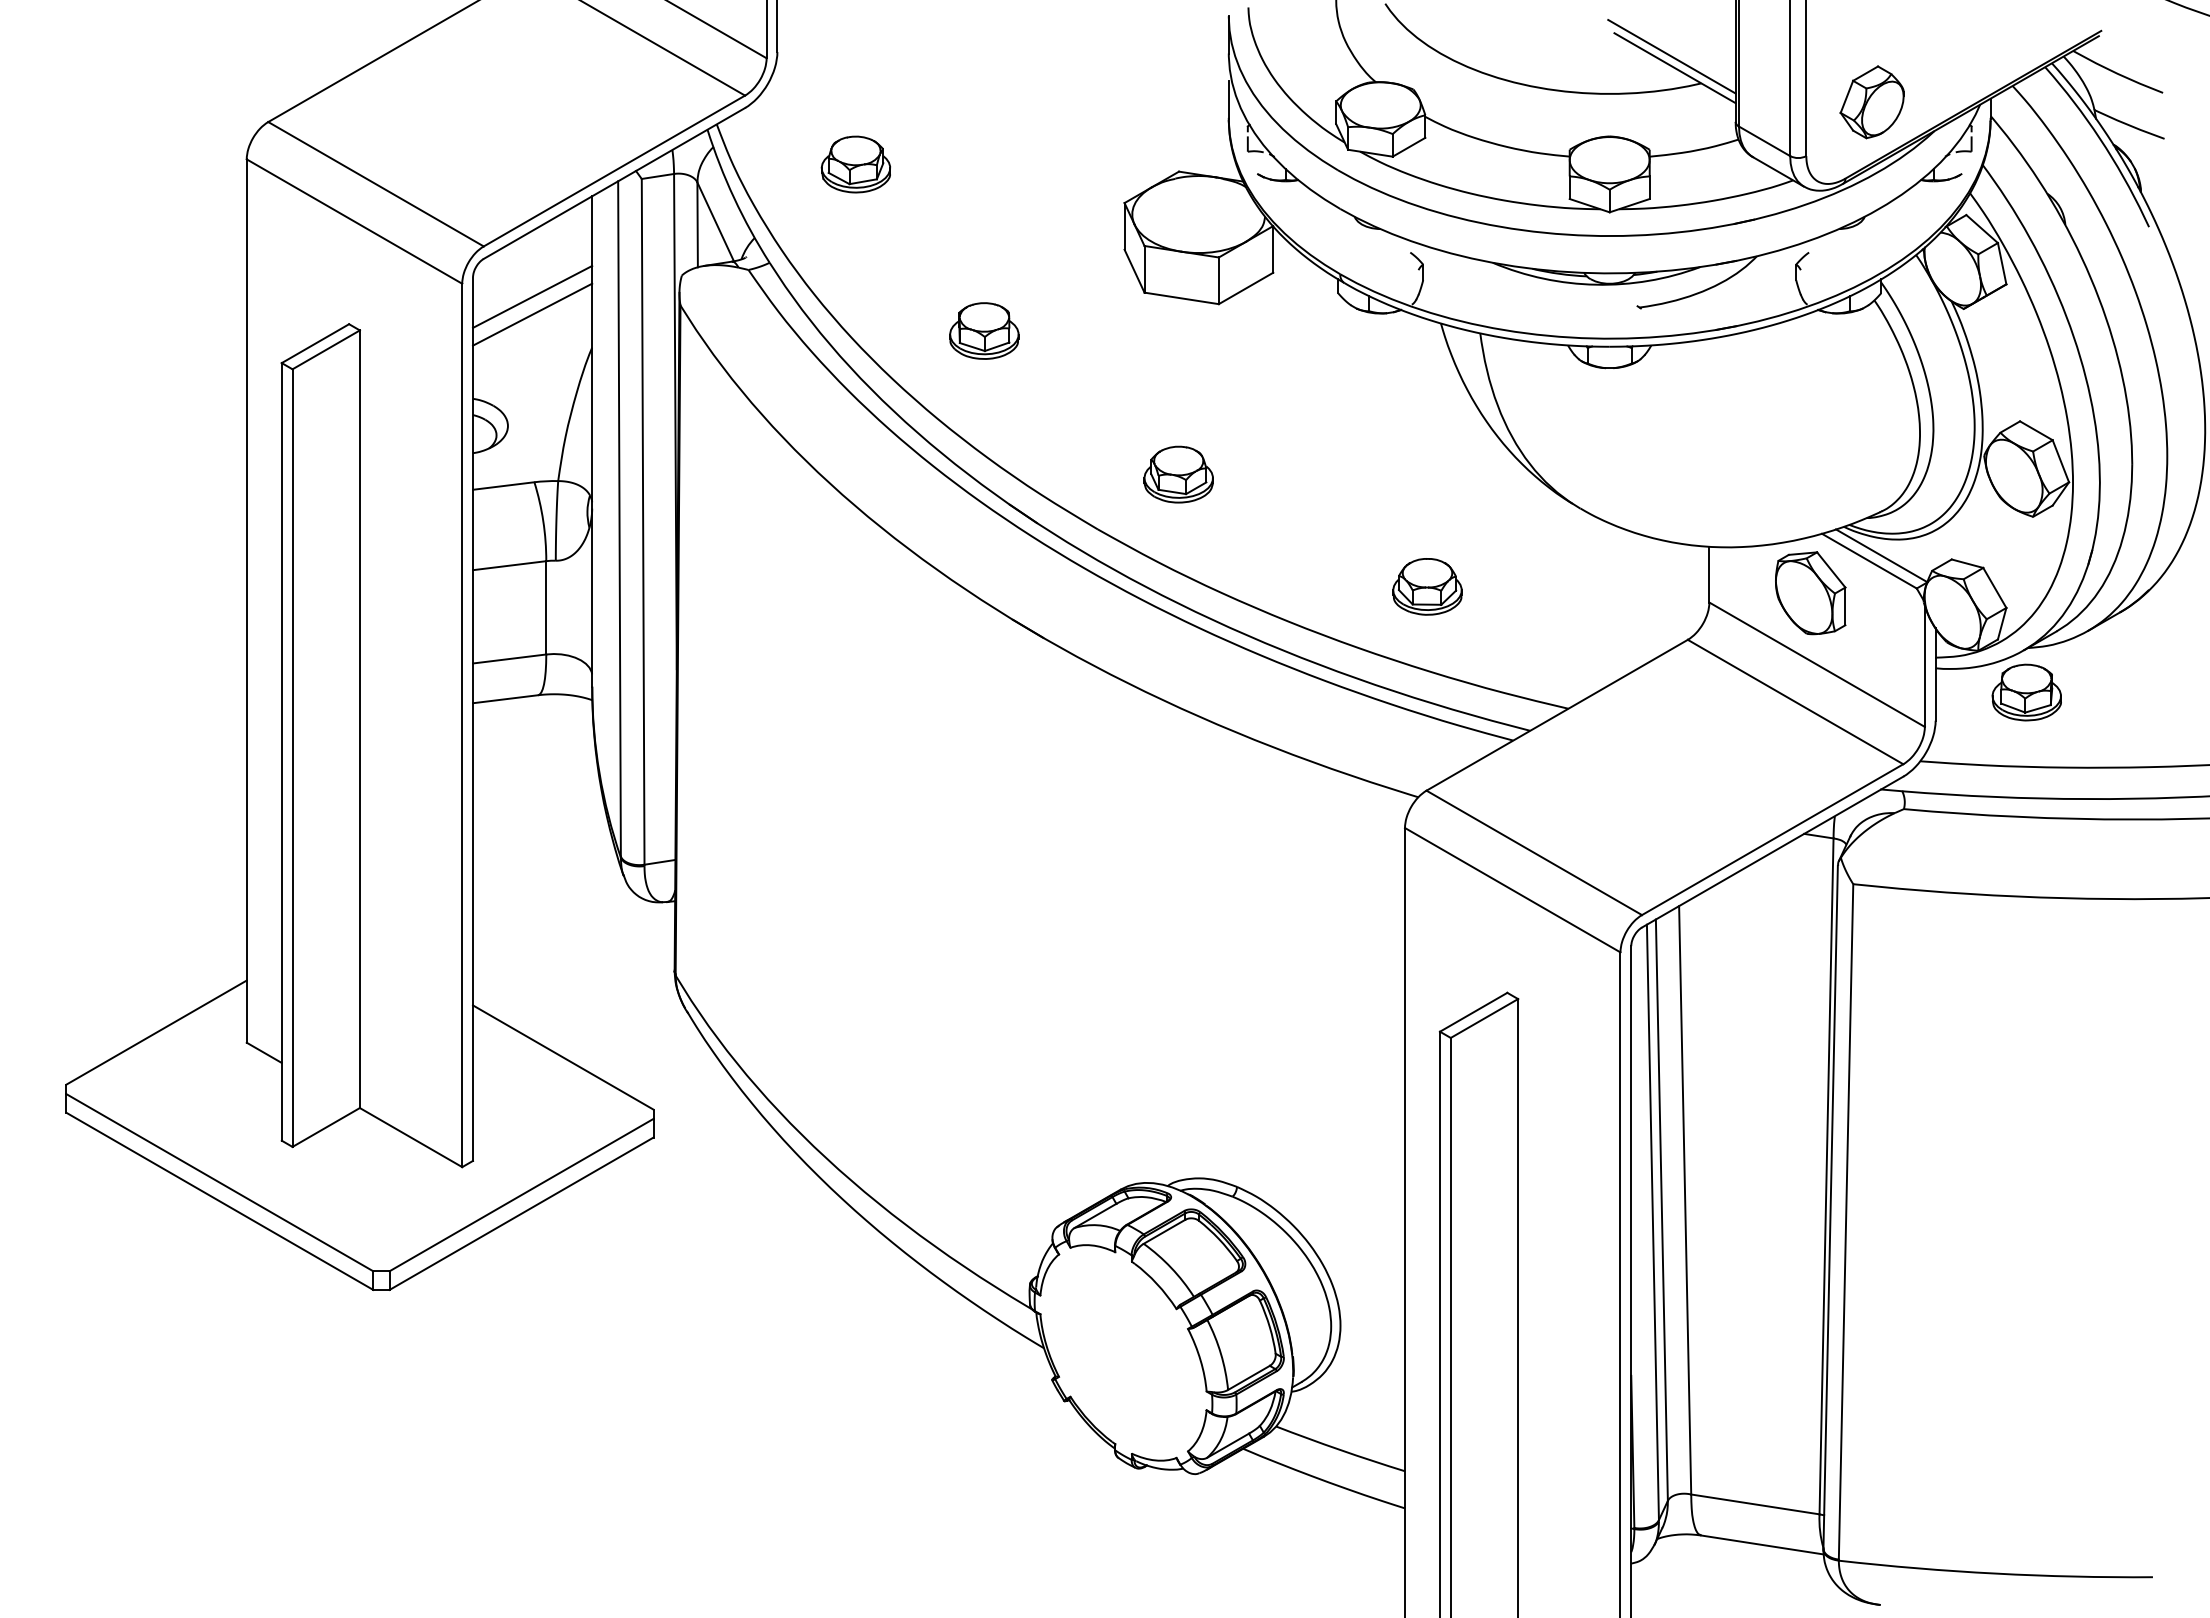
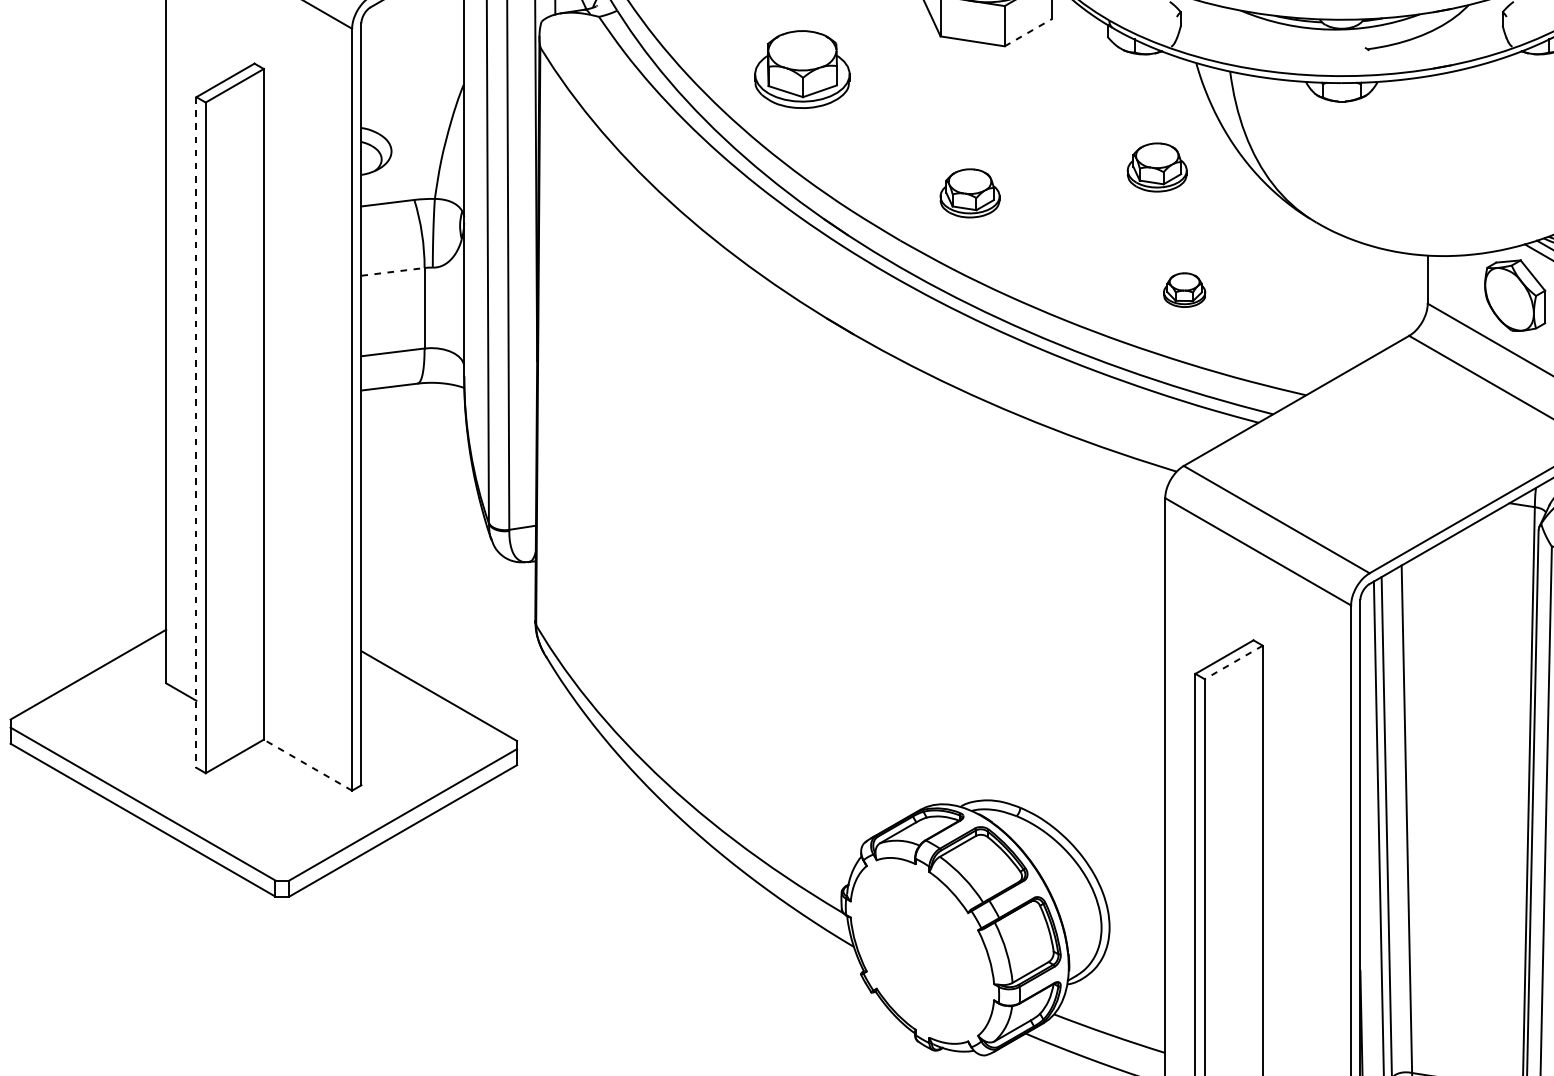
line: (1246, 288) -> (1028, 32), solid -> dashed
line: (532, 296) -> (412, 39), removed
line: (532, 314) -> (412, 55), removed
part: (984, 330) -> (802, 69), size x1.6
part: (1395, 444) -> (1157, 167), added
line: (509, 565) -> (392, 271), solid -> dashed
part: (1427, 586) -> (1184, 289), size x0.7
line: (281, 751) -> (196, 432), solid -> dashed
line: (1484, 1018) -> (1233, 662), solid -> dashed
line: (410, 1137) -> (307, 765), solid -> dashed

